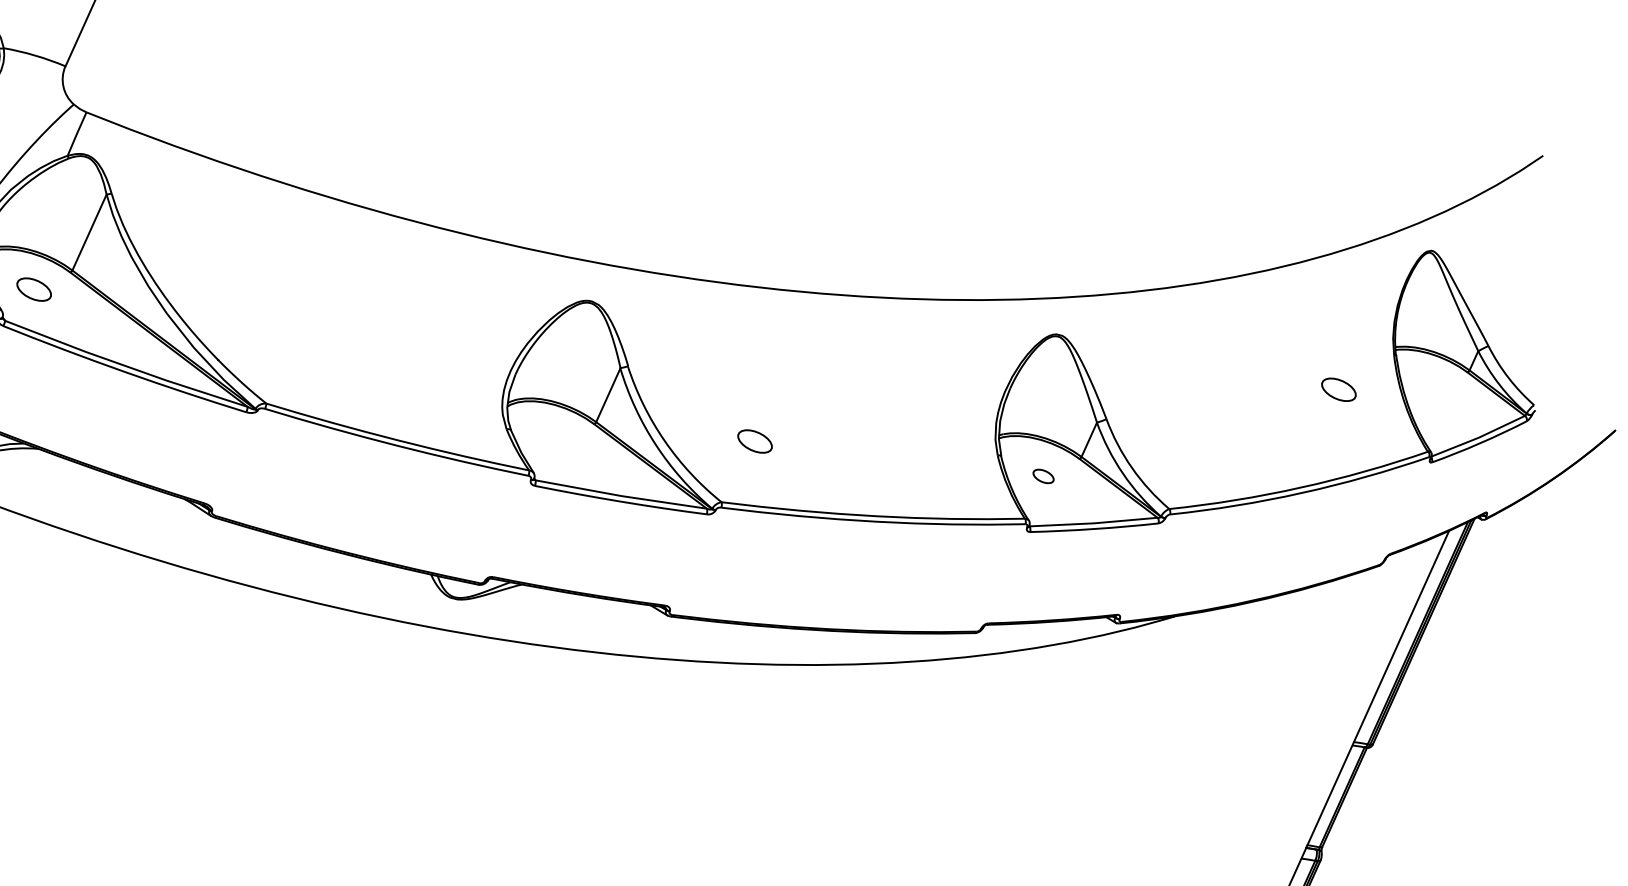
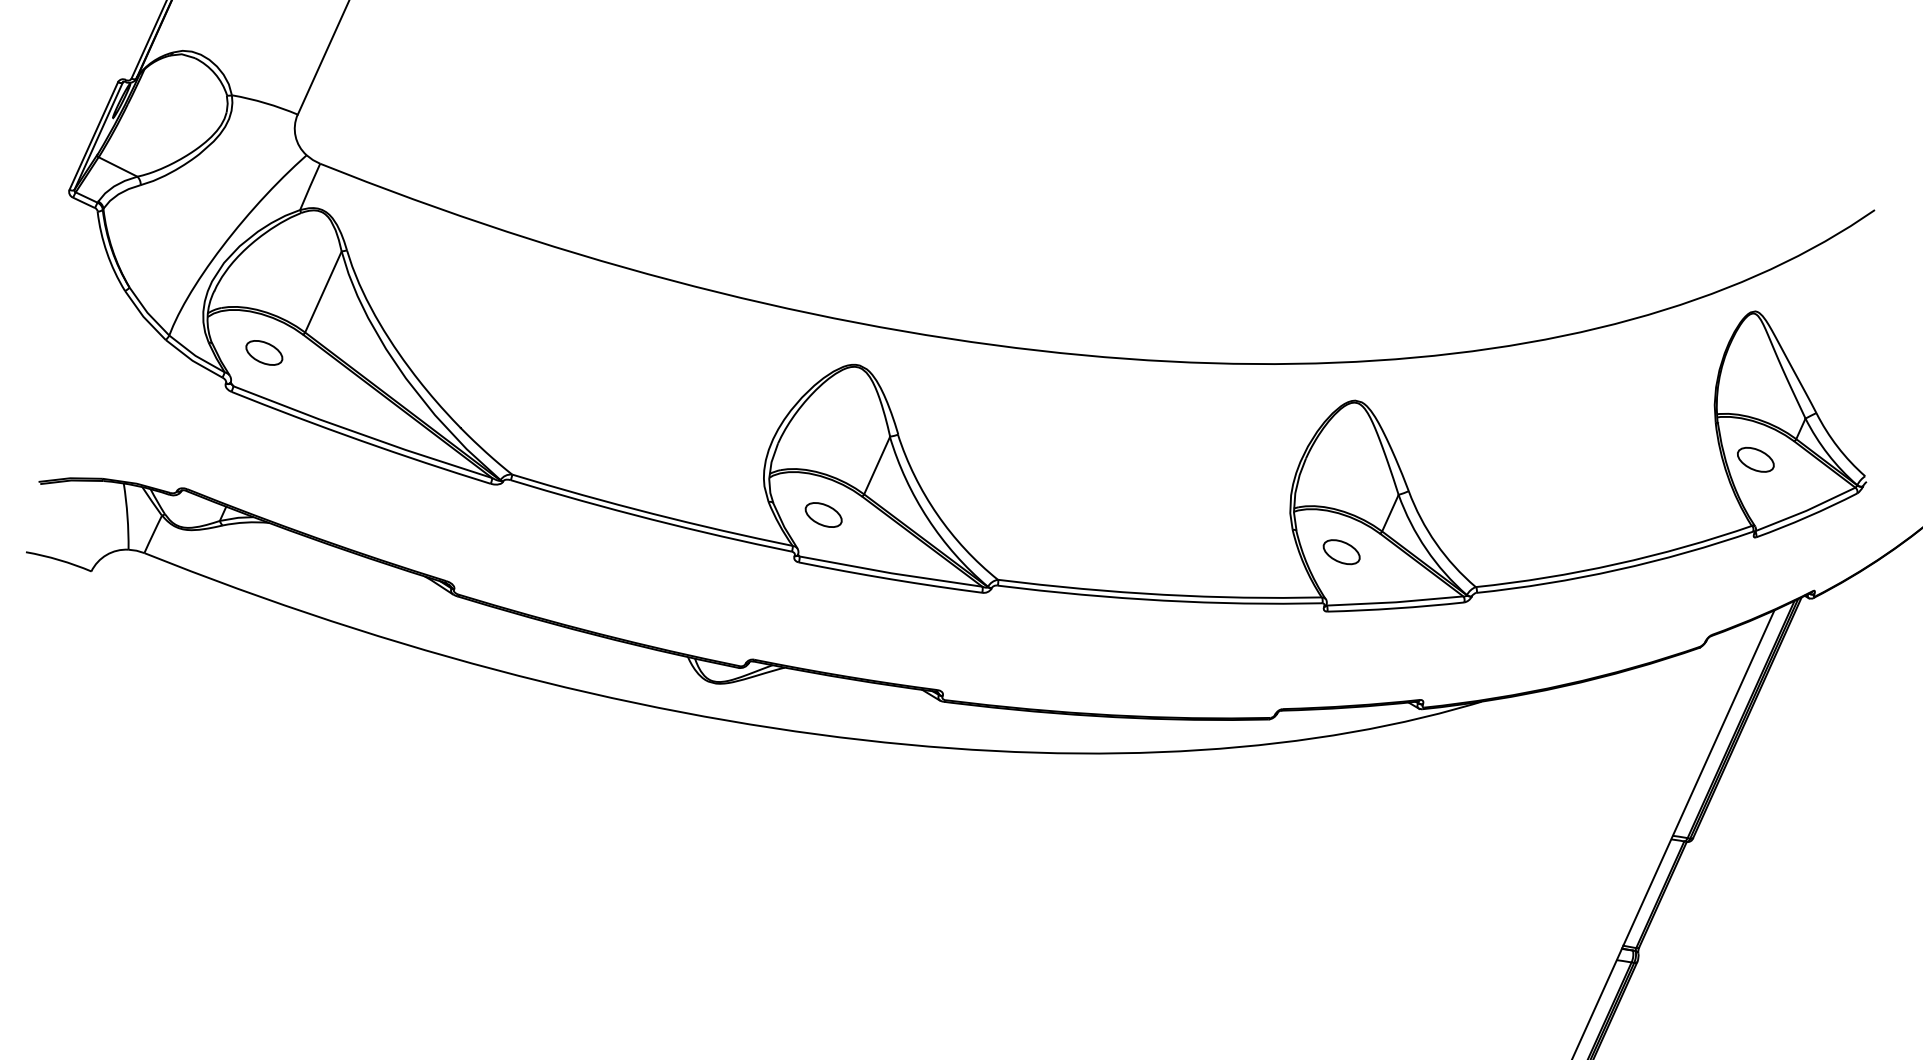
part: (1338, 389) -> (1755, 459), moved
part: (754, 441) -> (823, 514), moved
part: (1043, 476) -> (1341, 552), size x1.67

